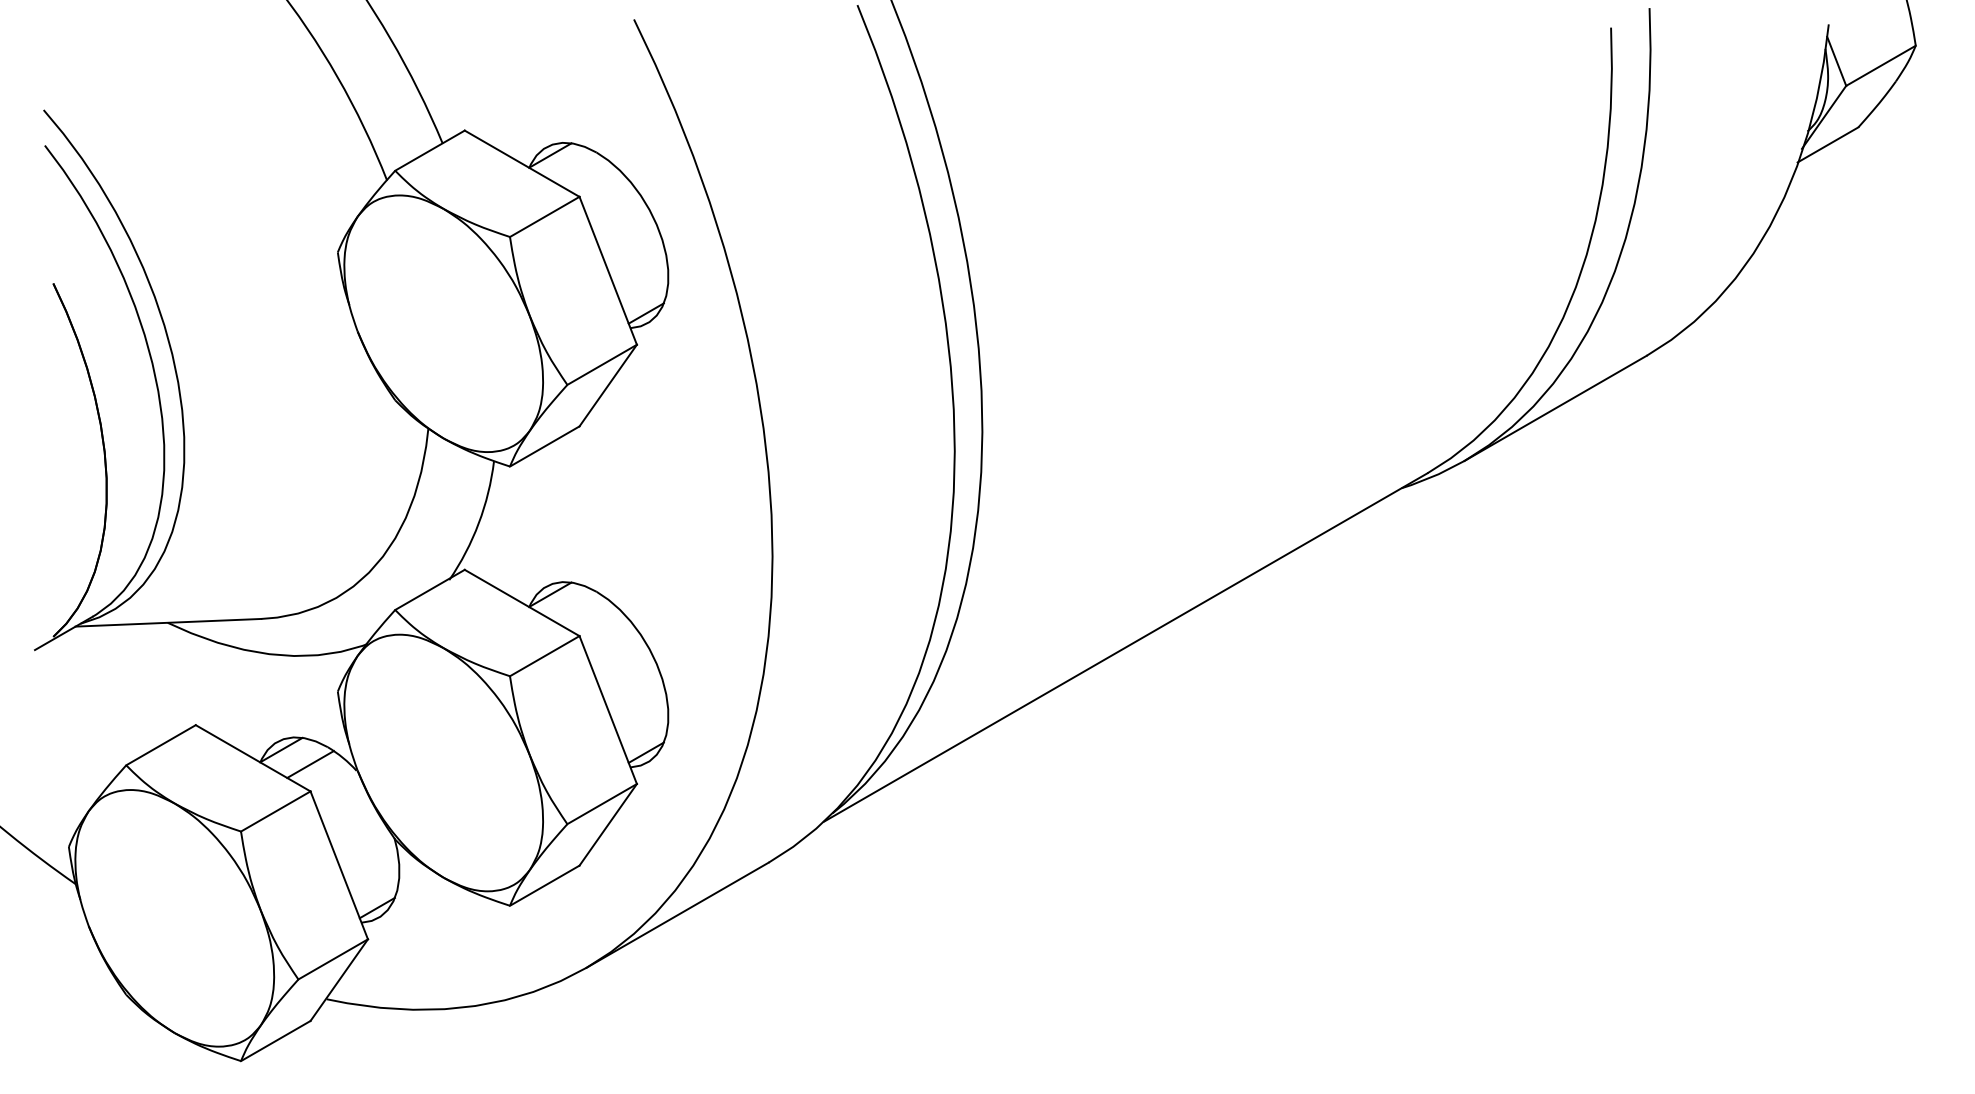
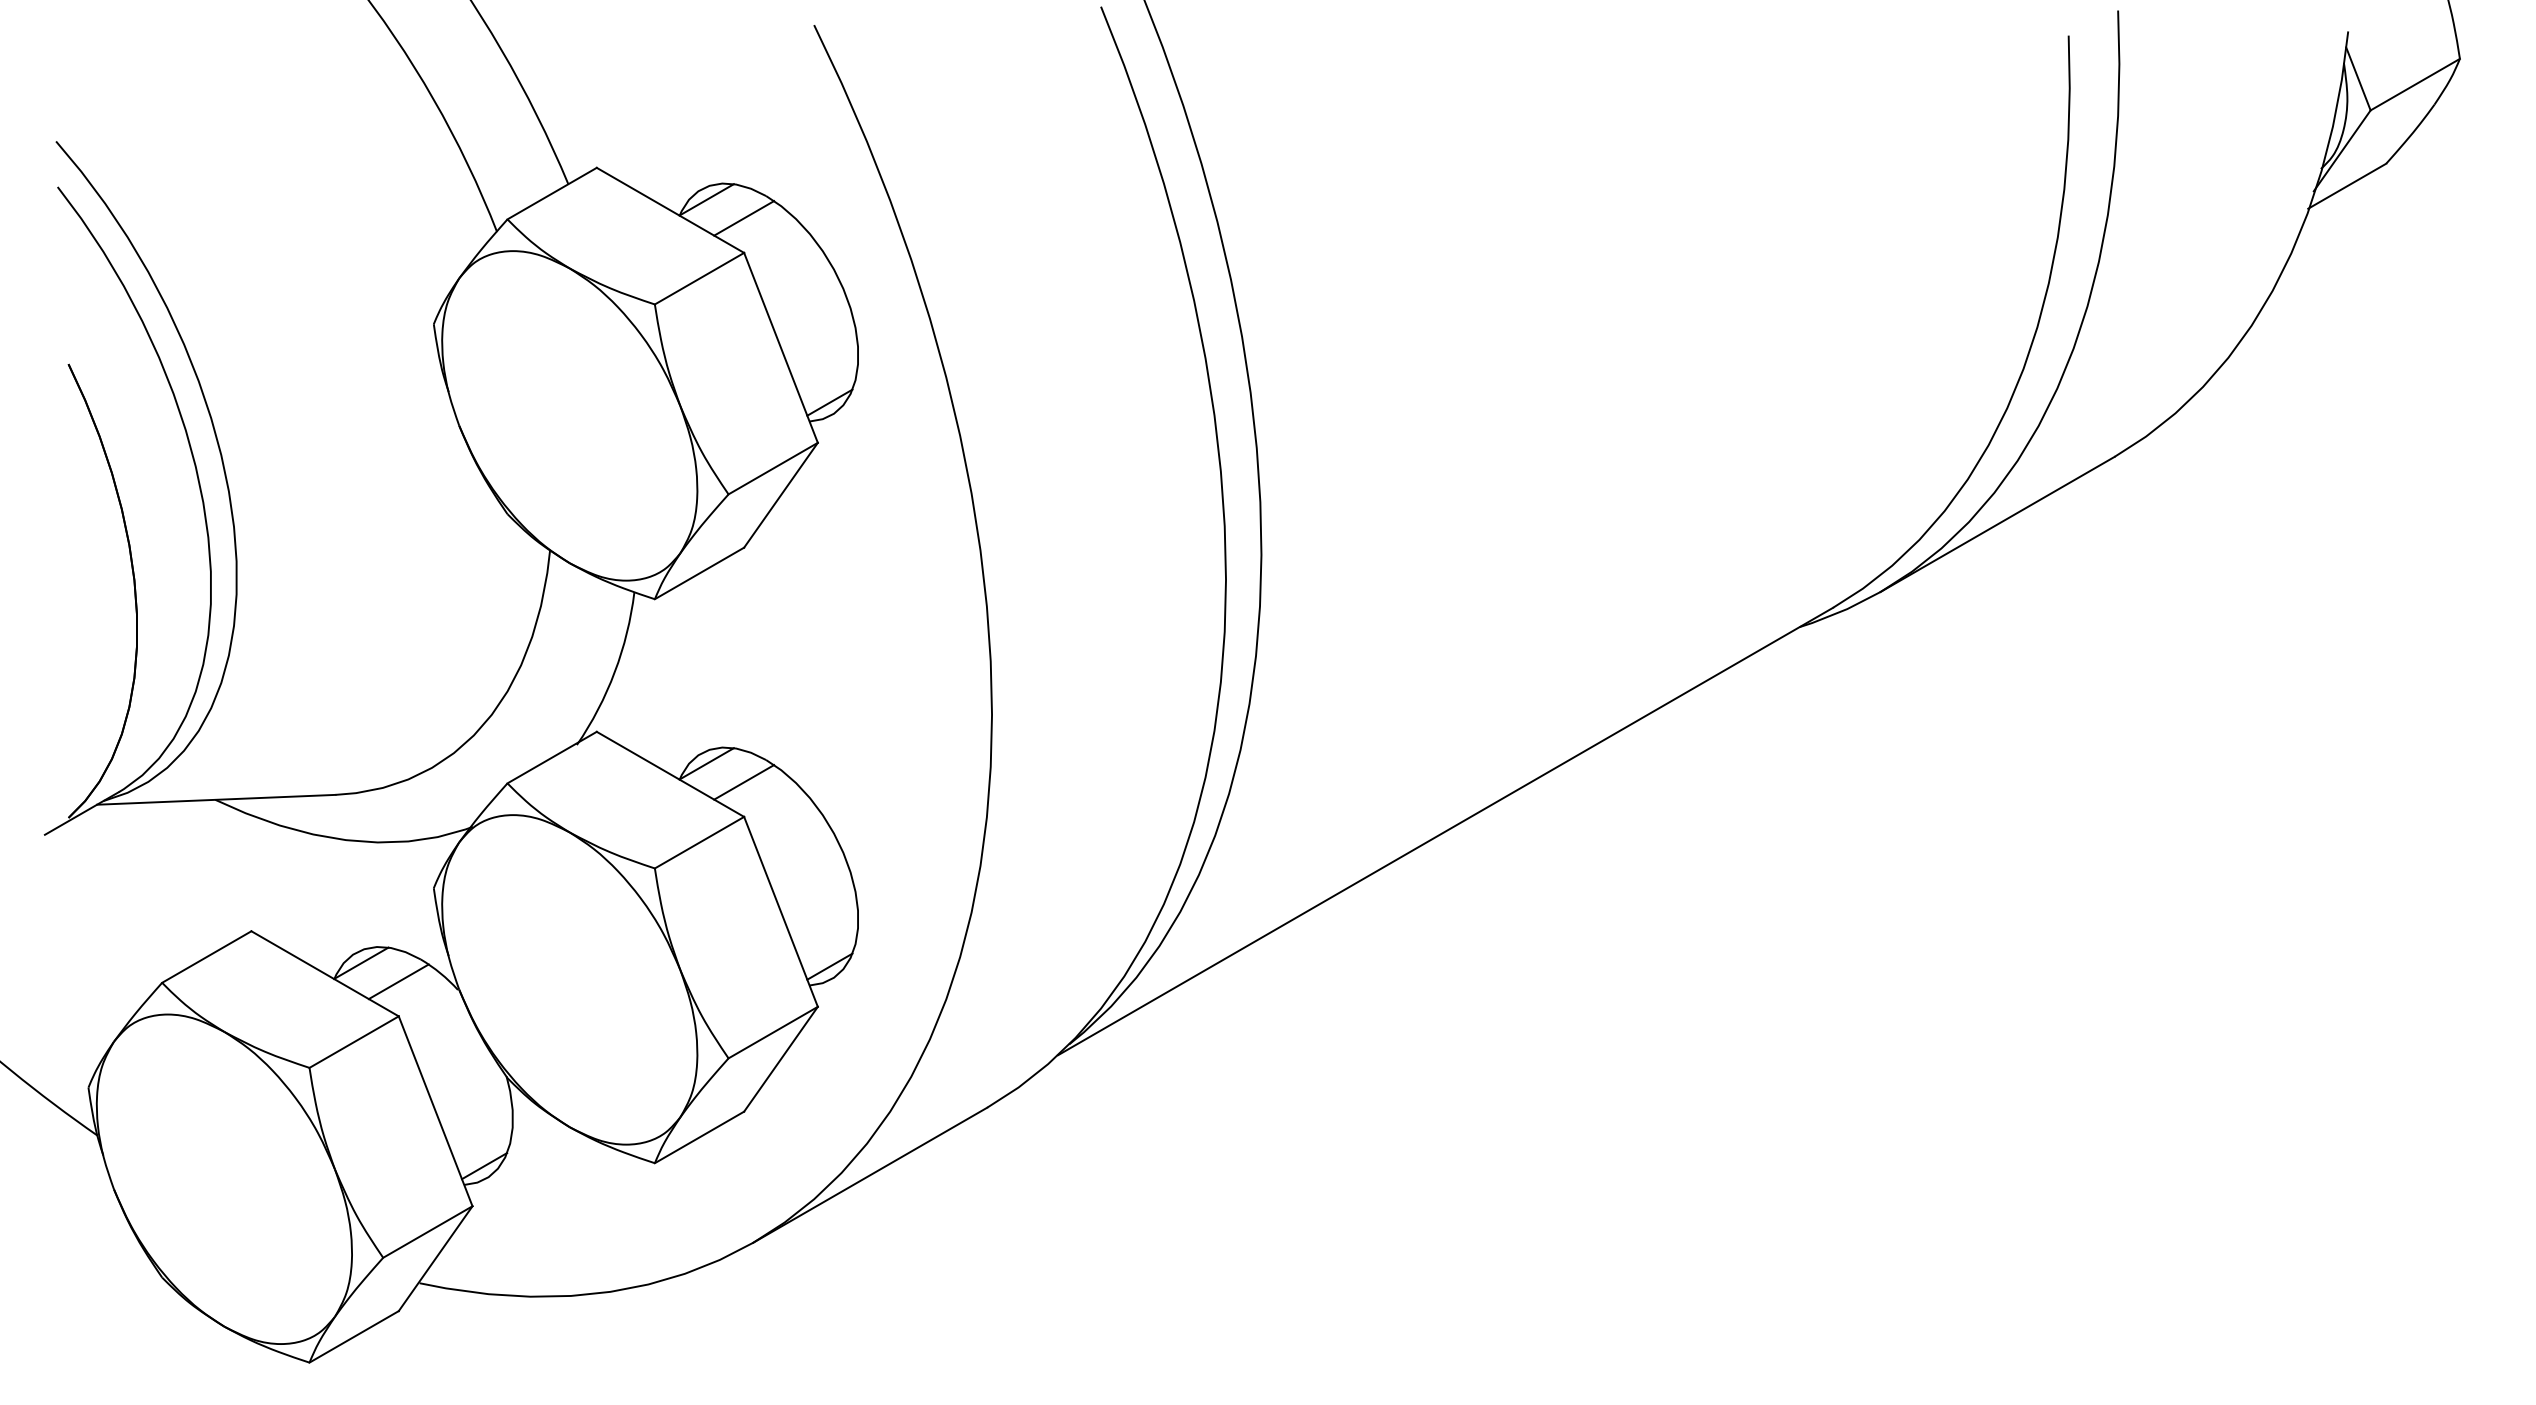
line: (579, 170) -> (744, 218), added
line: (579, 609) -> (744, 782), added

